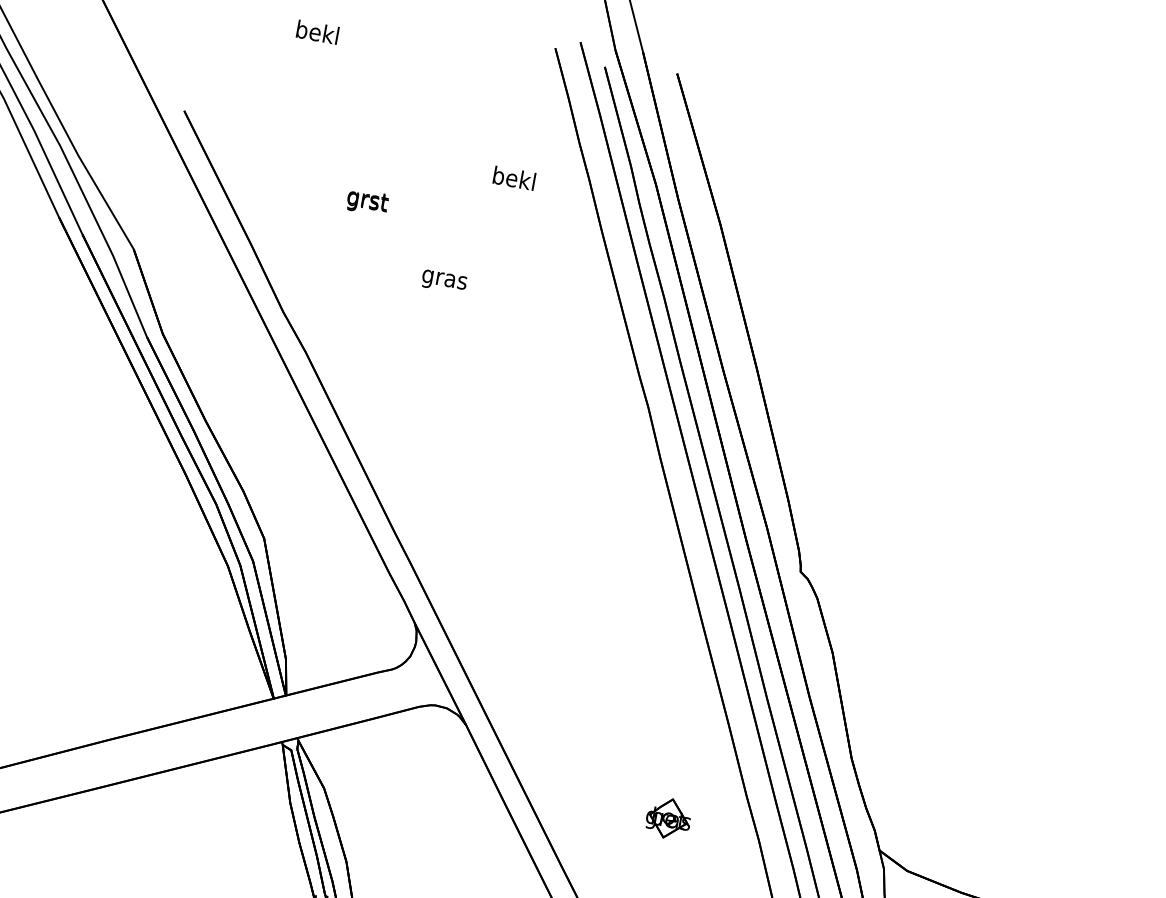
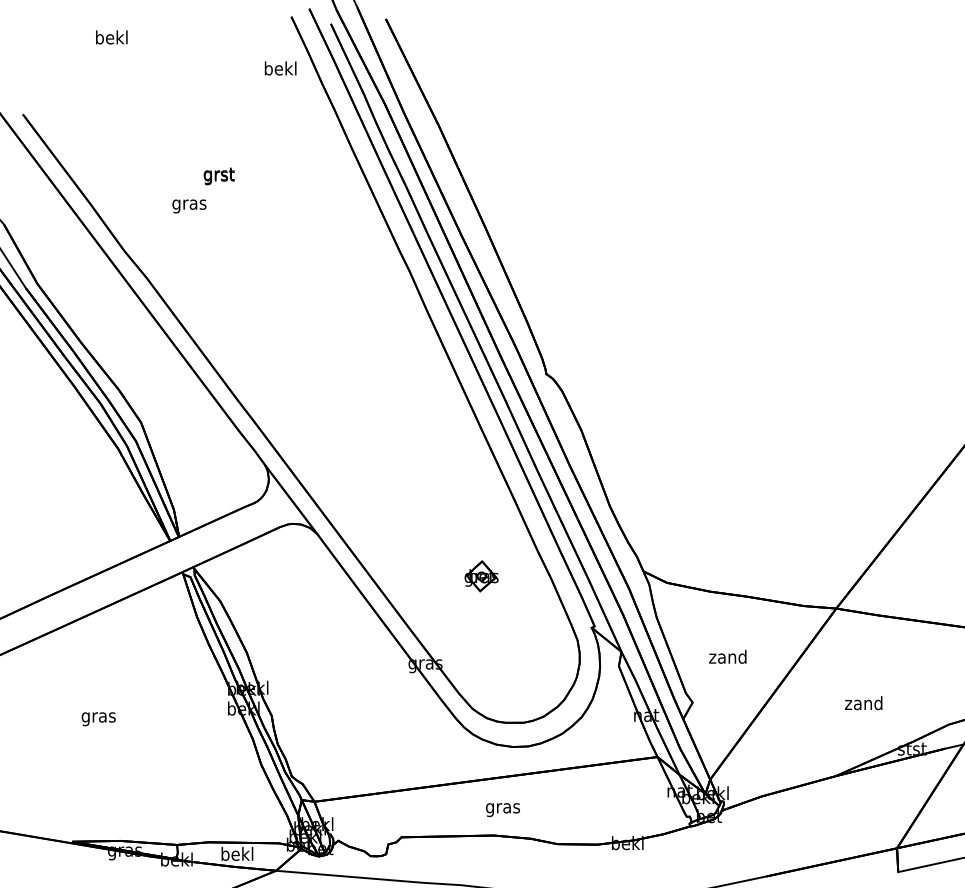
text: (514, 178) -> (280, 68), moved
text: (366, 202) -> (218, 176), moved
text: (444, 282) -> (189, 206), moved

